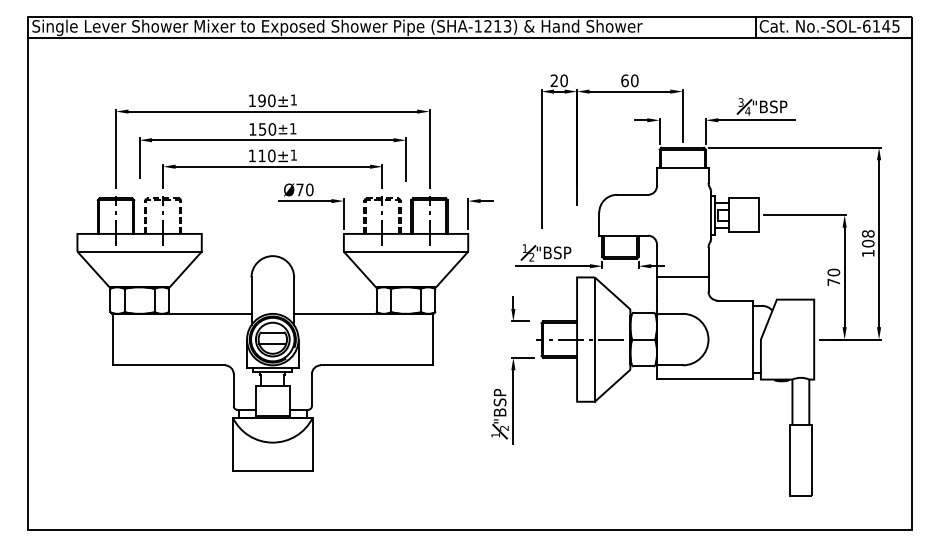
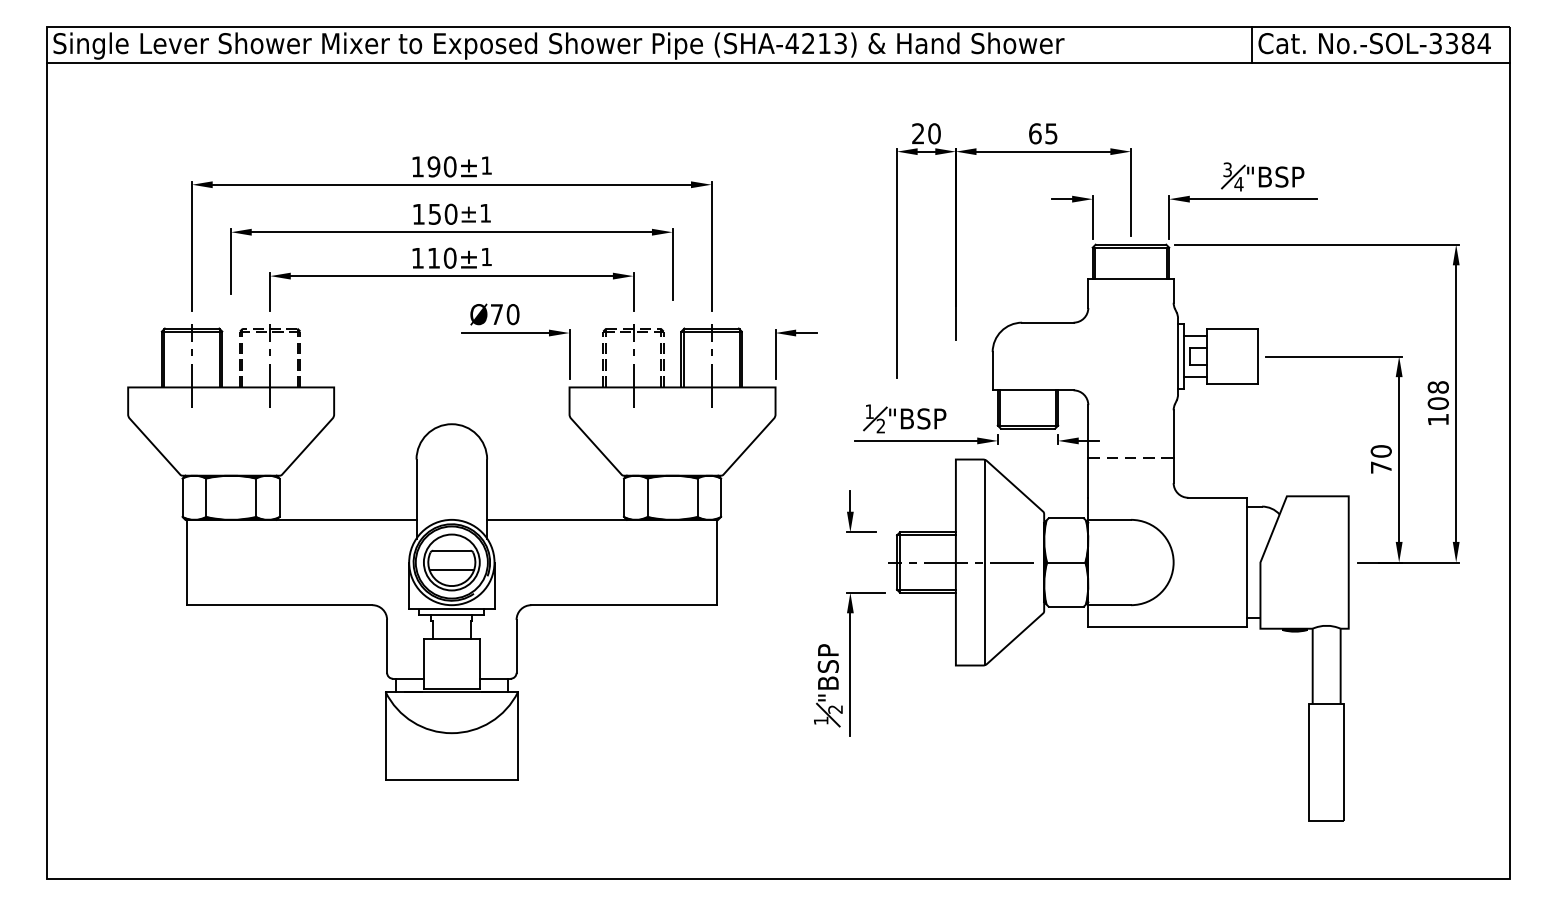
text: (478, 26) -> (792, 43), (SHA-1213) -> (SHA-4213)
text: (881, 26) -> (1460, 43), No.-SOL-6145 -> No.-SOL-3384
text: (634, 80) -> (1051, 133), 60 -> 65
line: (139, 251) -> (230, 416), removed
line: (405, 251) -> (671, 416), removed
line: (682, 276) -> (1130, 457), solid -> dashed

